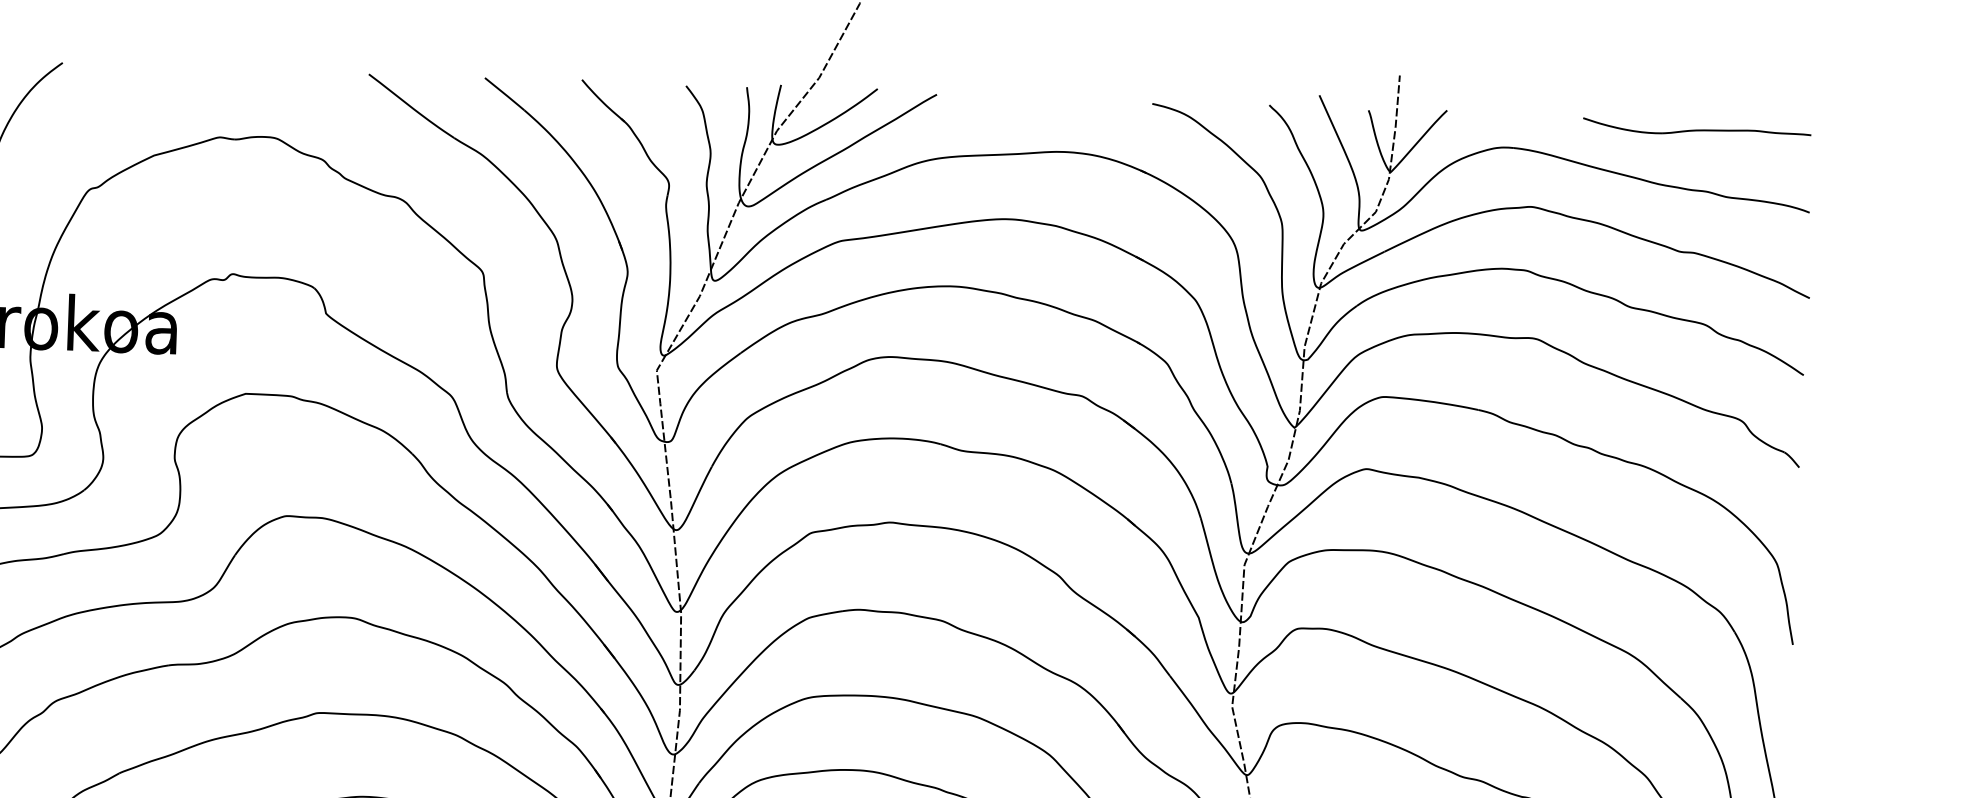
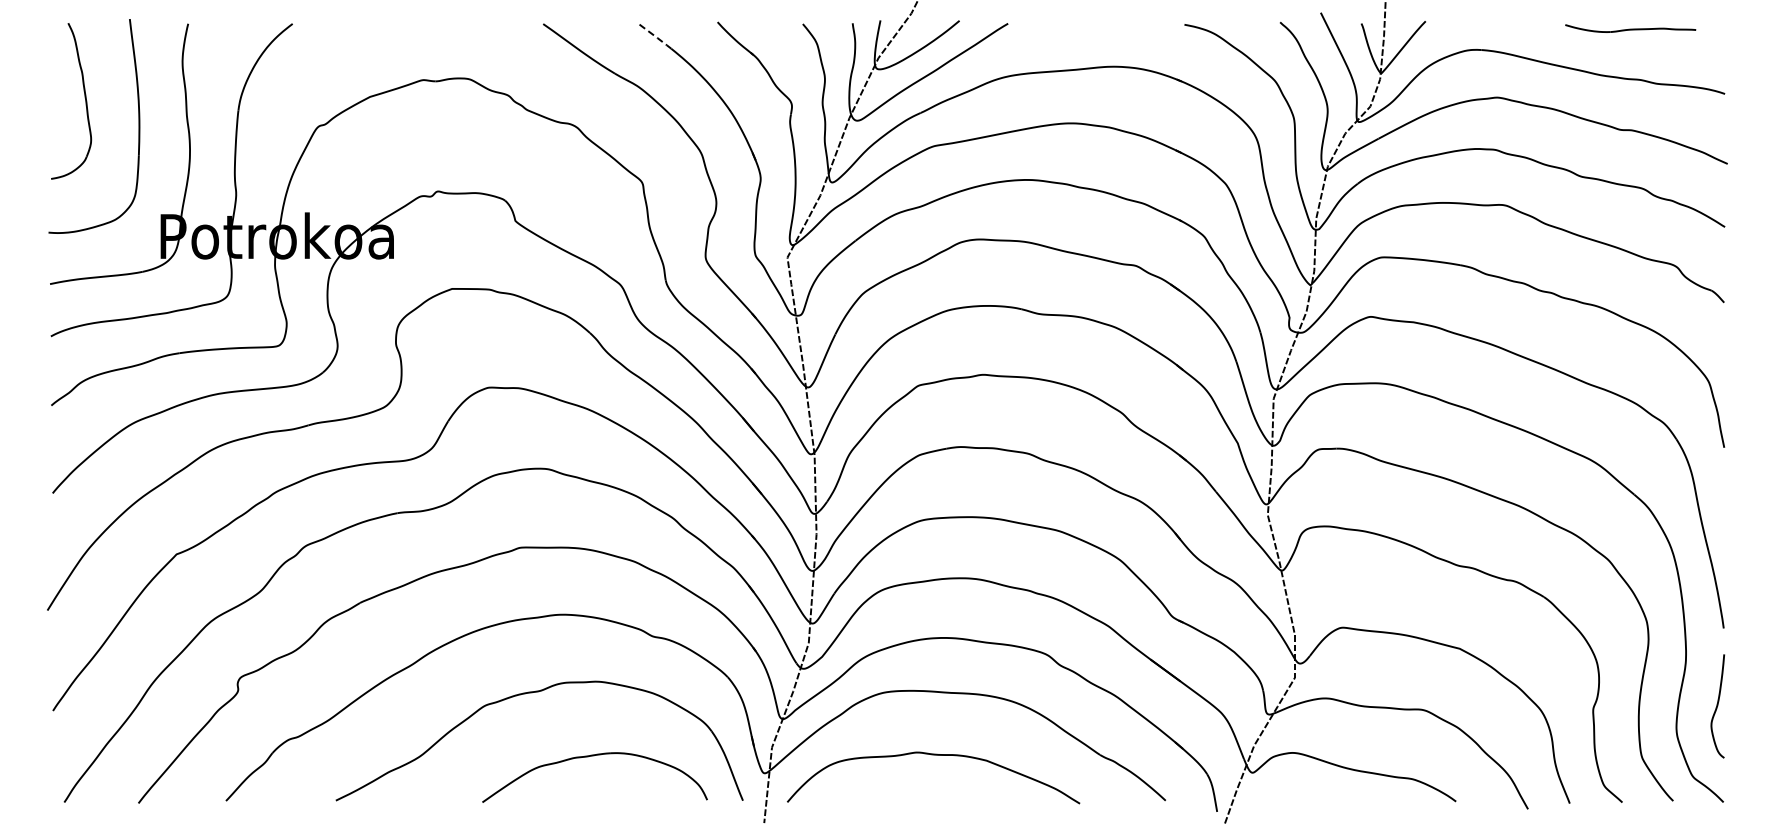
line: (505, 94) -> (655, 36), solid -> dashed
part: (1697, 128) -> (1630, 28), size x0.7

